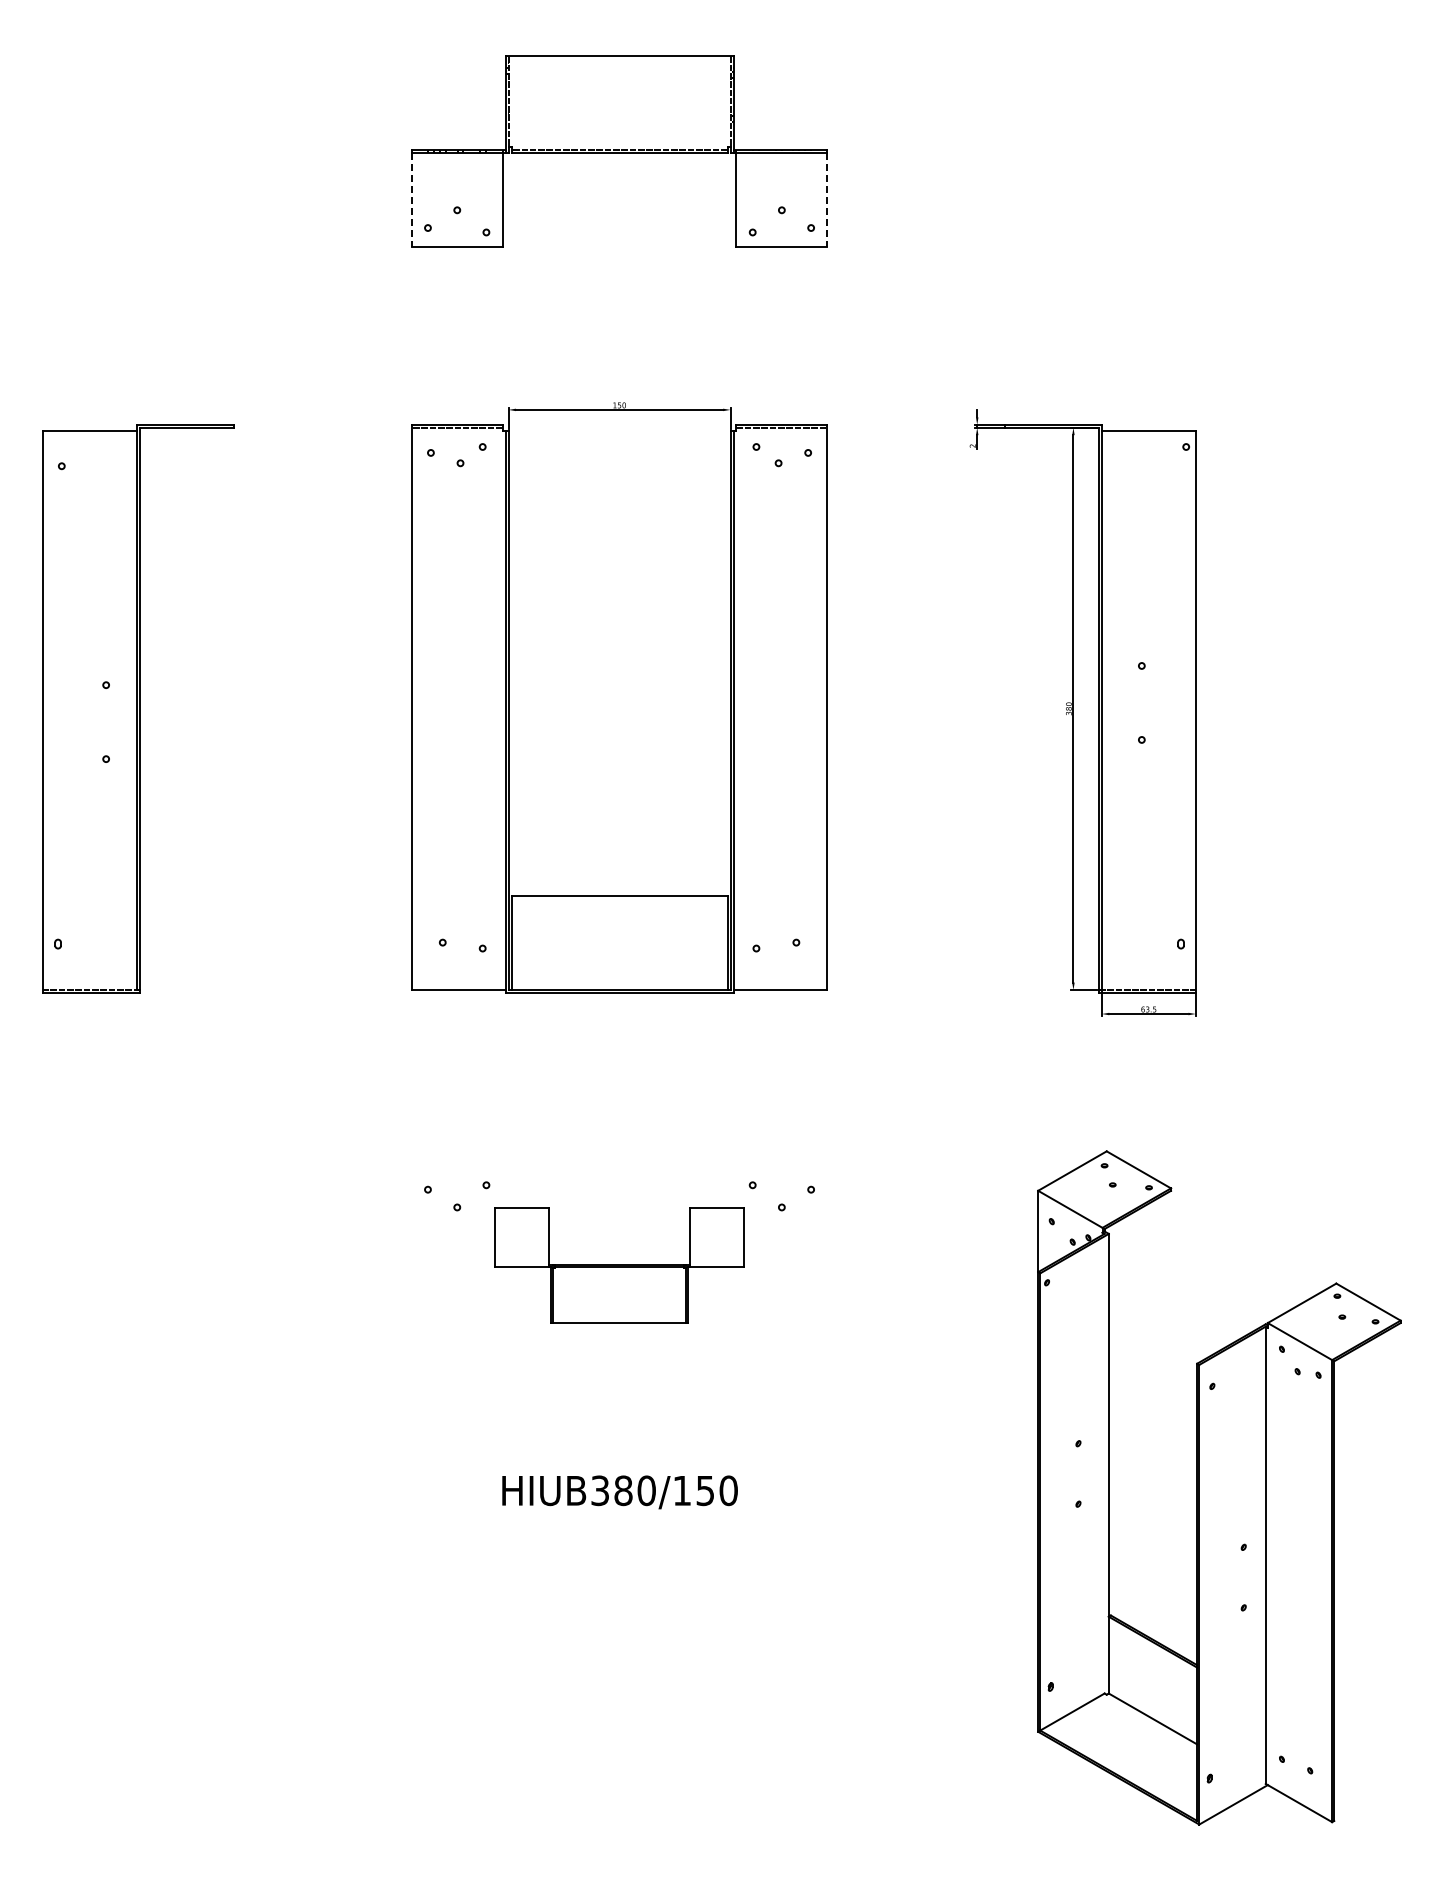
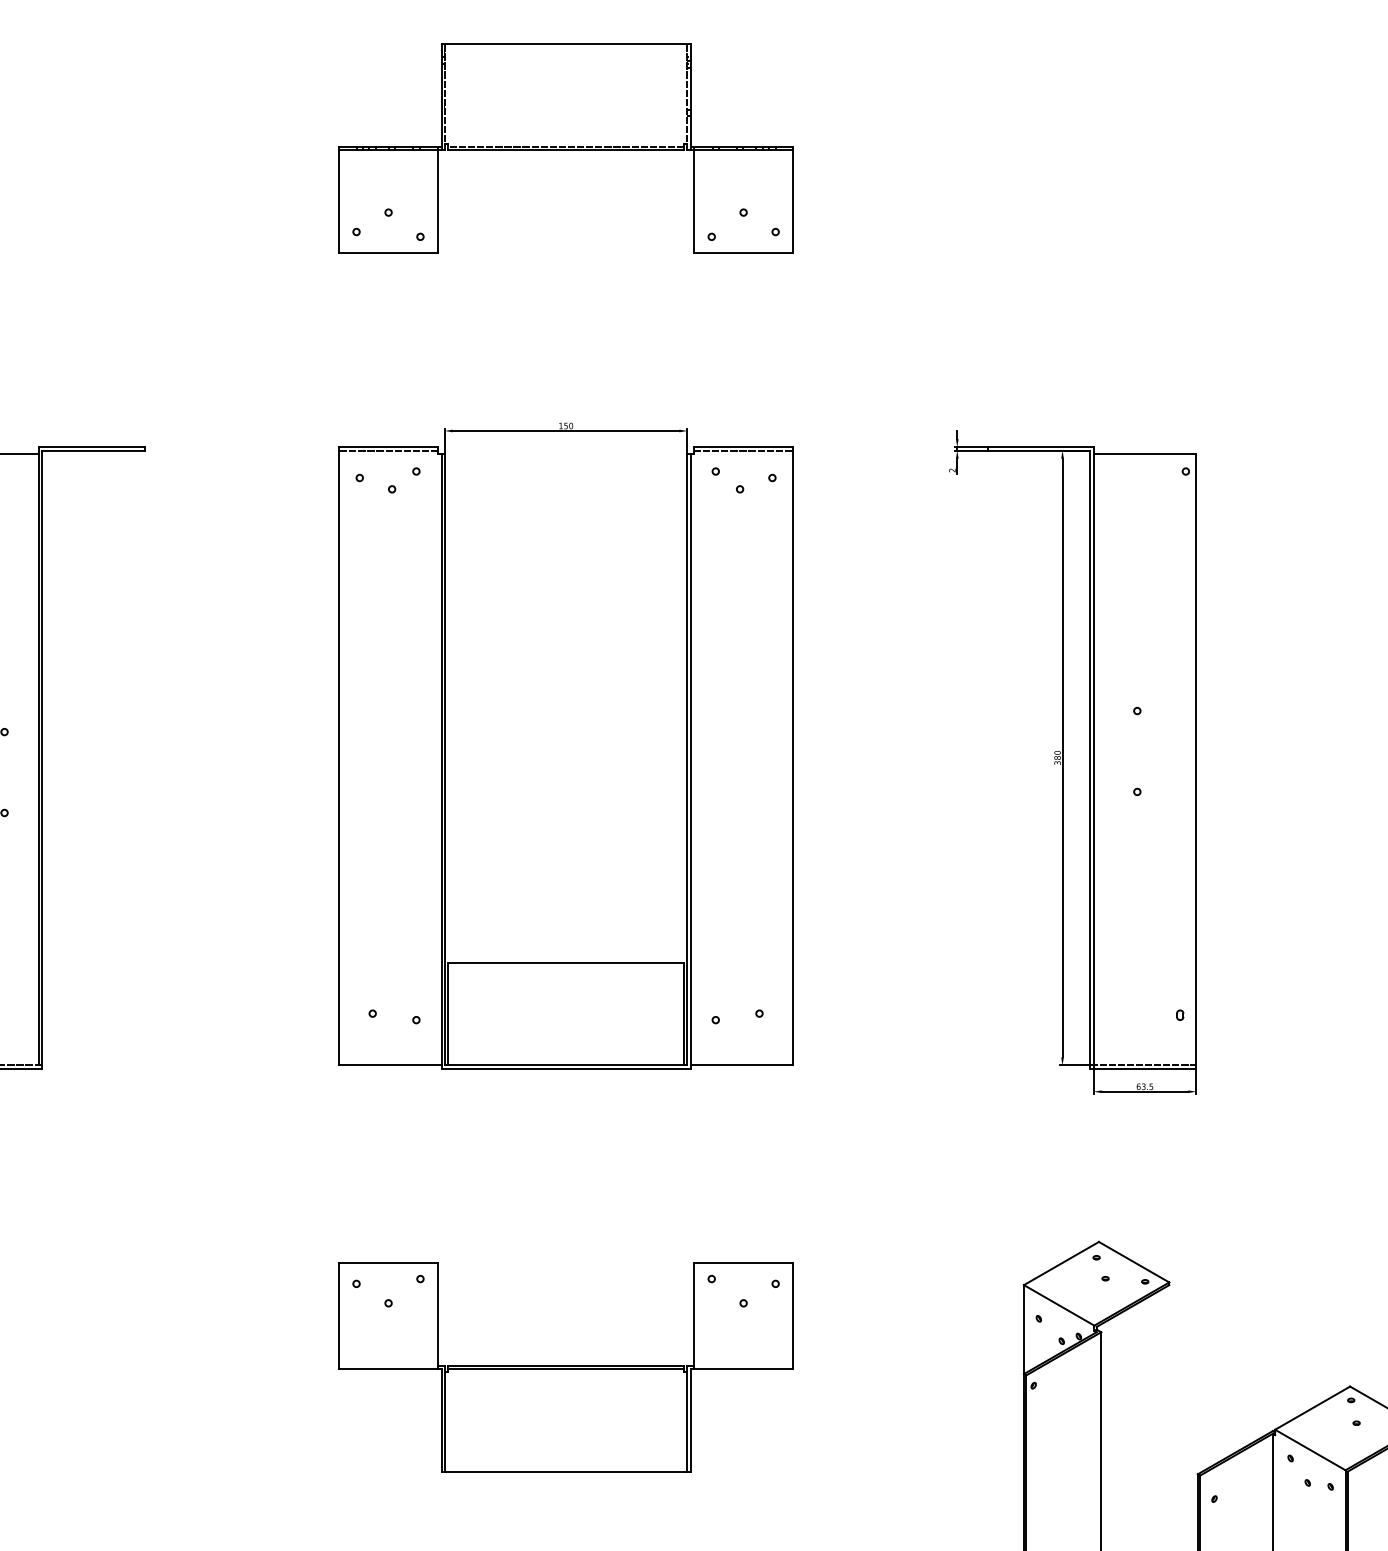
line: (411, 200) -> (338, 201), dashed -> solid
line: (827, 200) -> (793, 201), dashed -> solid
part: (619, 1265) -> (566, 1366), size x1.67

